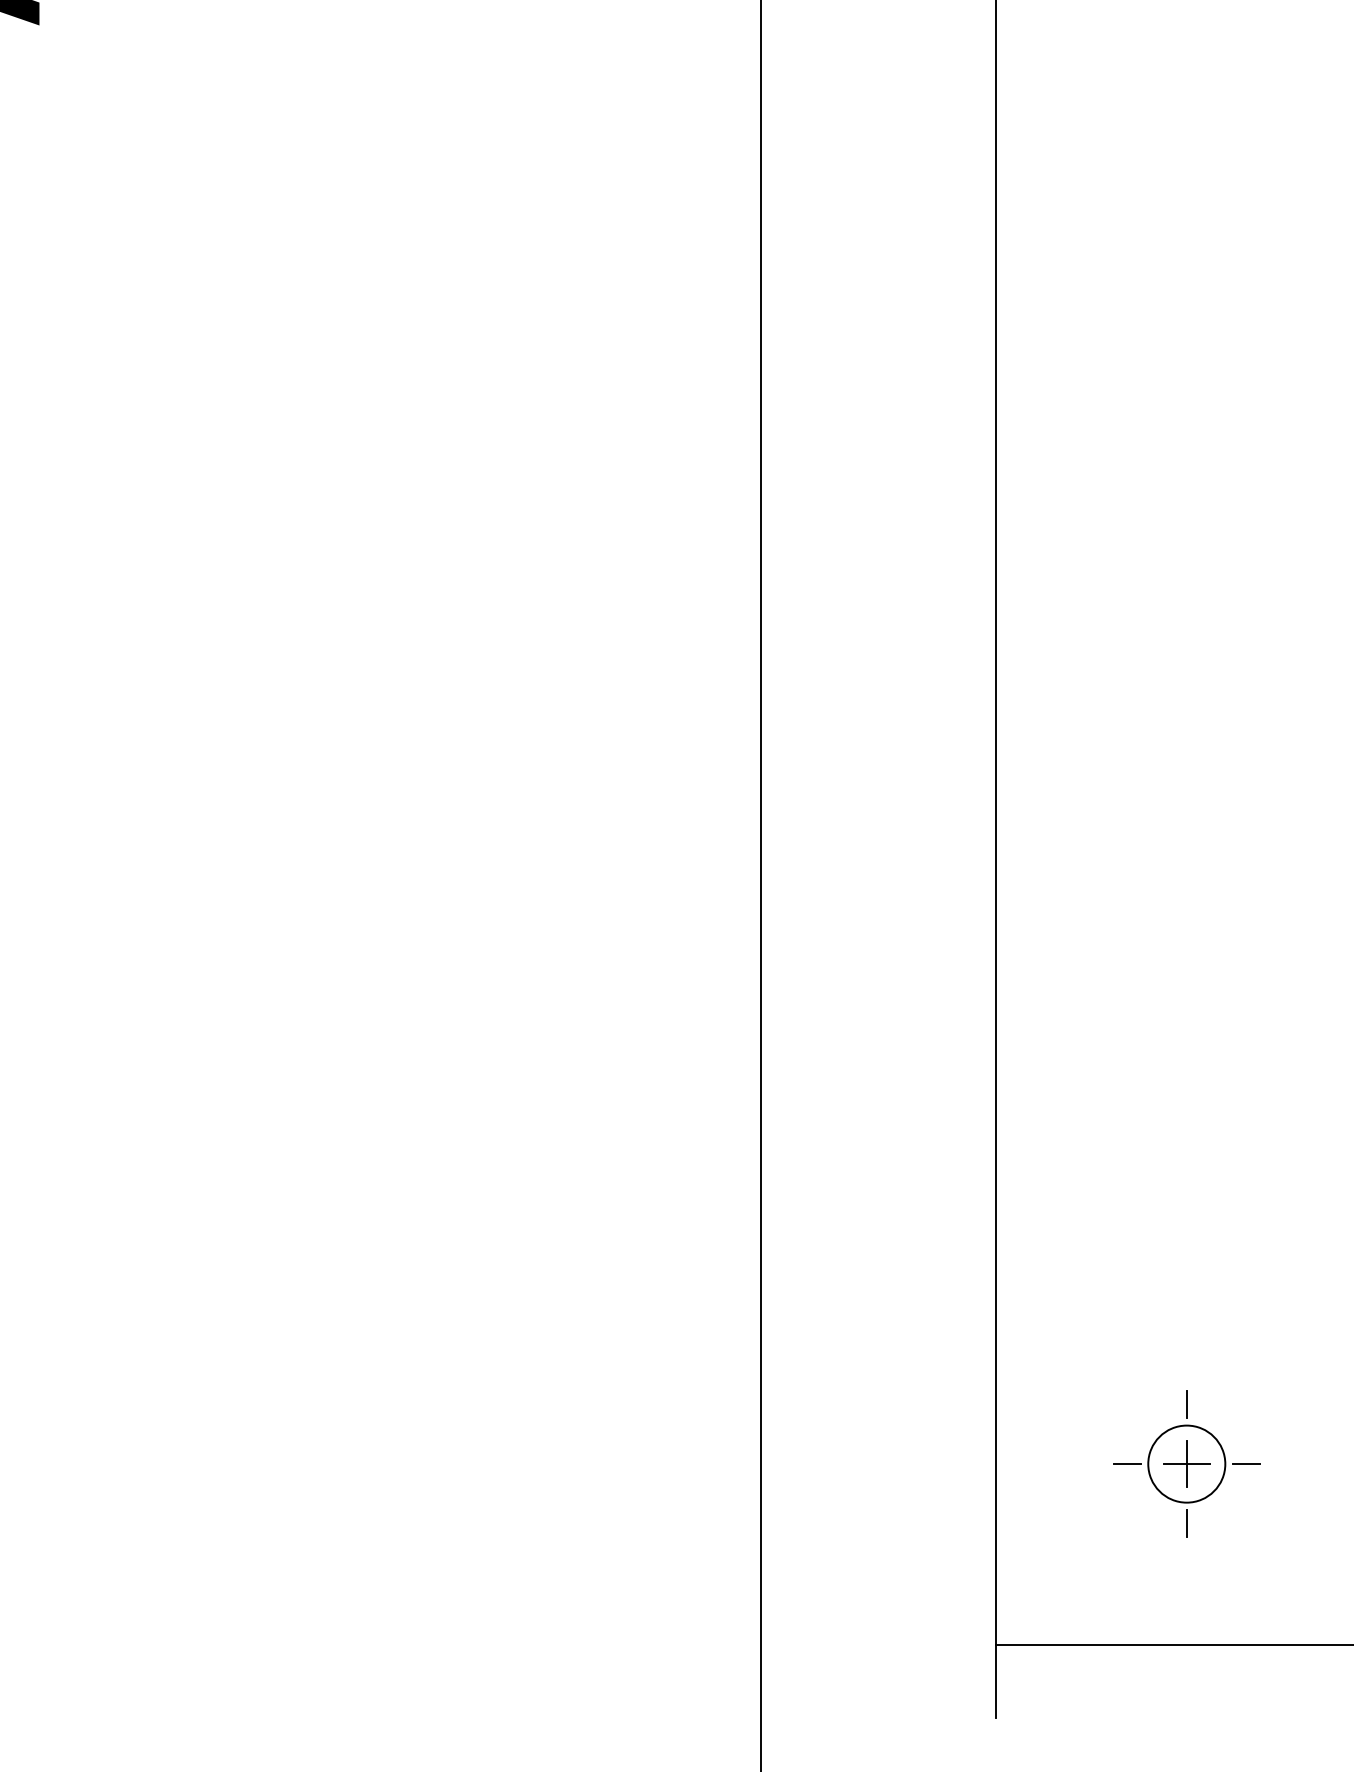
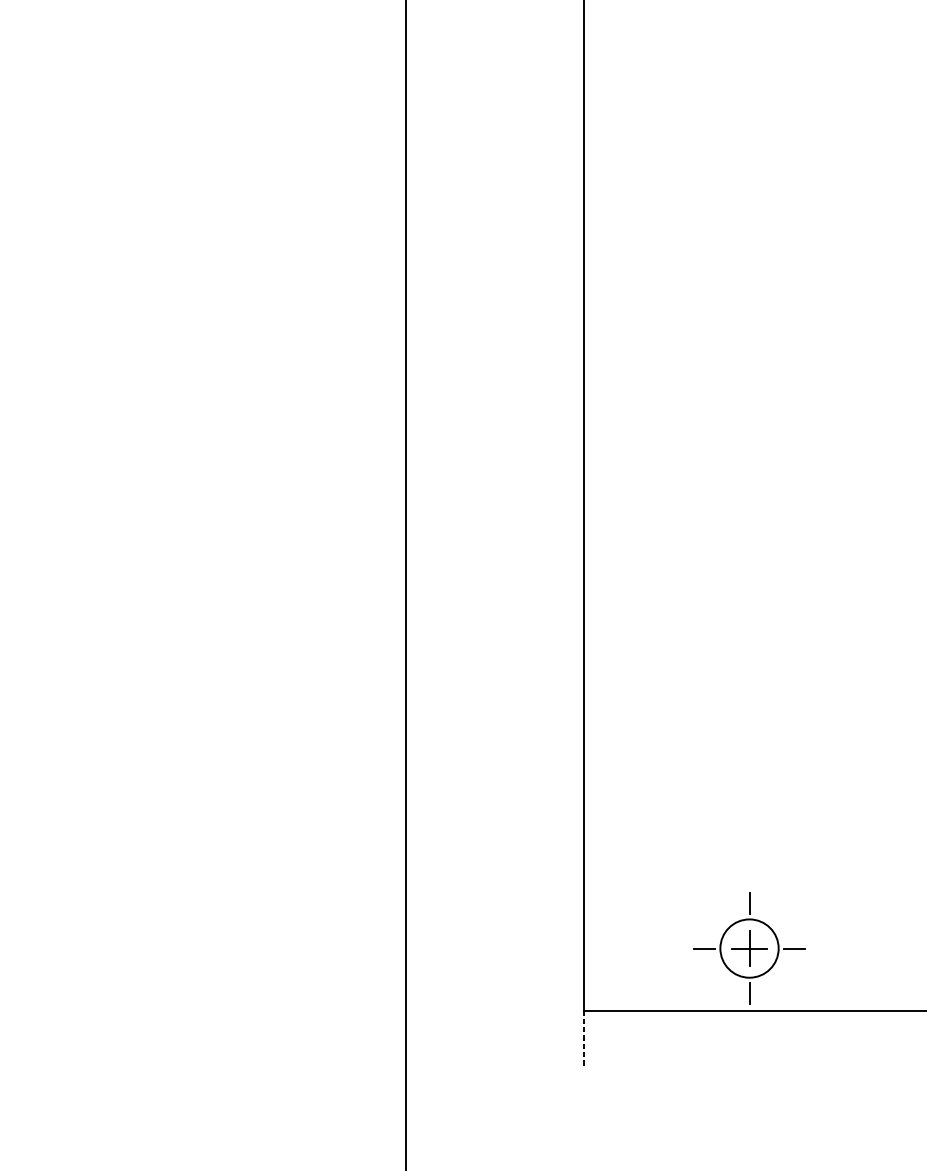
part: (1186, 1463) -> (749, 948), moved
line: (996, 1681) -> (584, 1038), solid -> dashed

